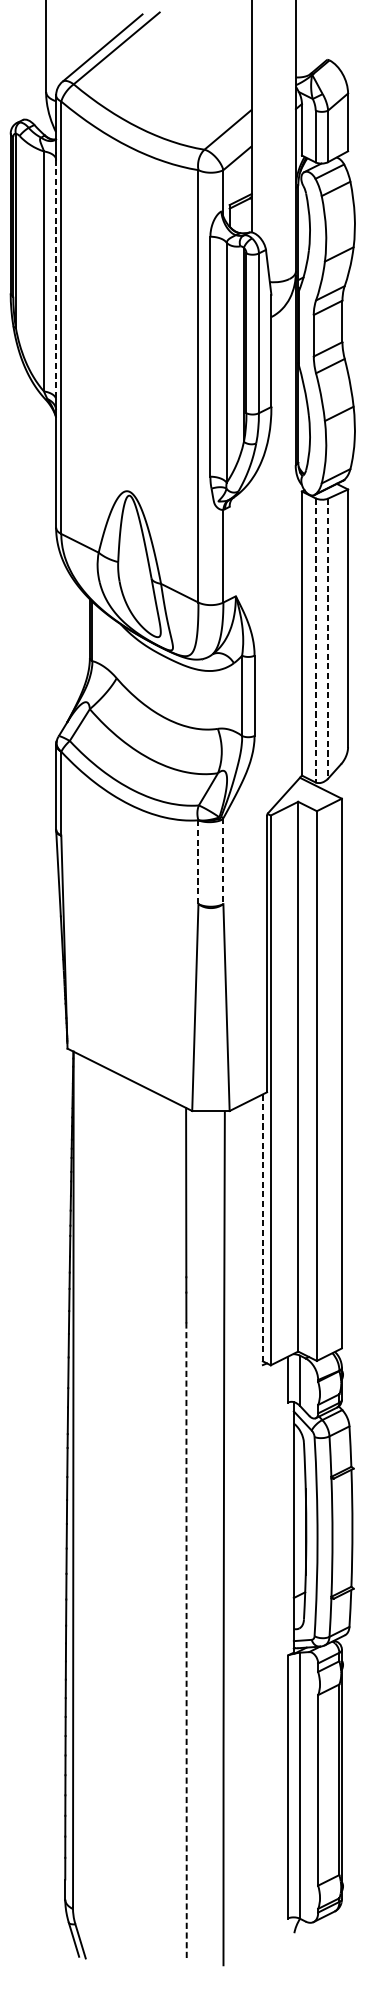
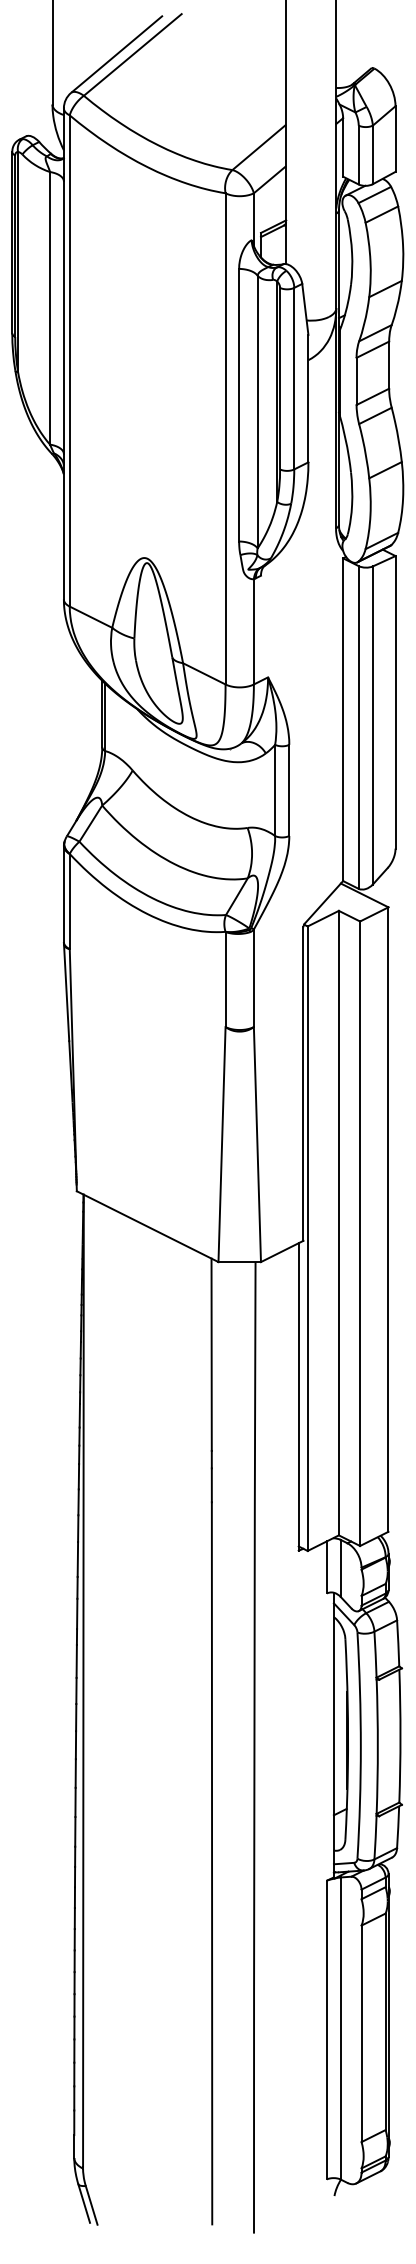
line: (55, 280) -> (63, 318), dashed -> solid
line: (327, 638) -> (372, 725), dashed -> solid
line: (315, 641) -> (358, 728), dashed -> solid
line: (223, 861) -> (253, 978), dashed -> solid
line: (198, 862) -> (225, 979), dashed -> solid
line: (262, 1229) -> (298, 1396), dashed -> solid
line: (186, 1640) -> (212, 1863), dashed -> solid

